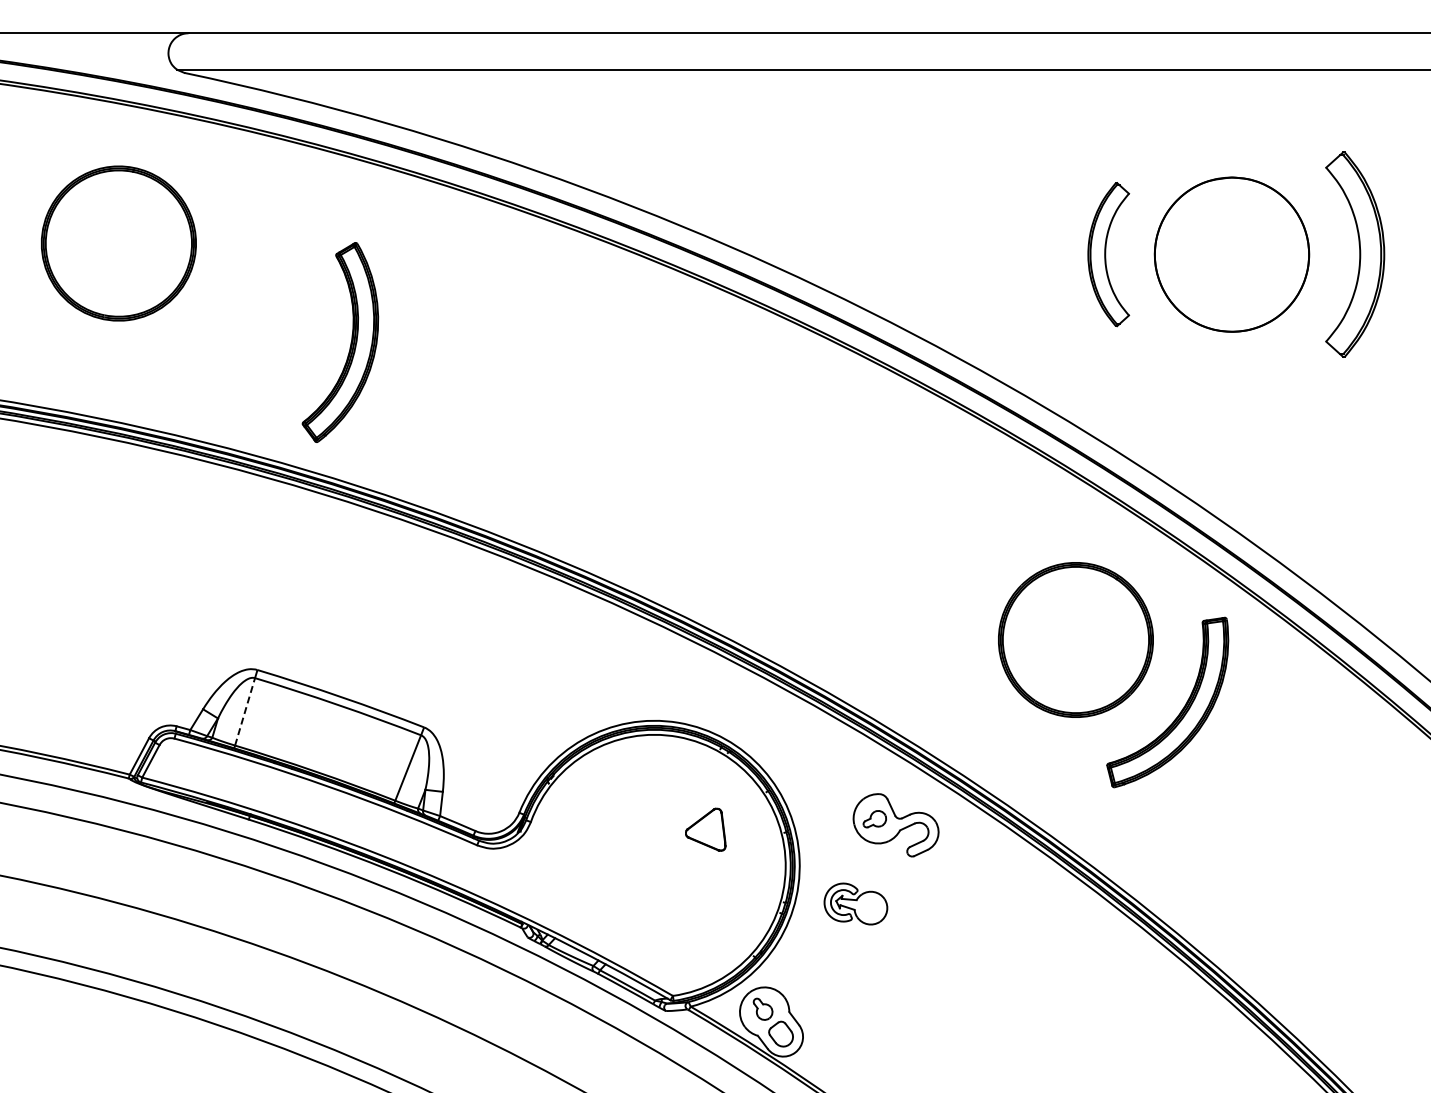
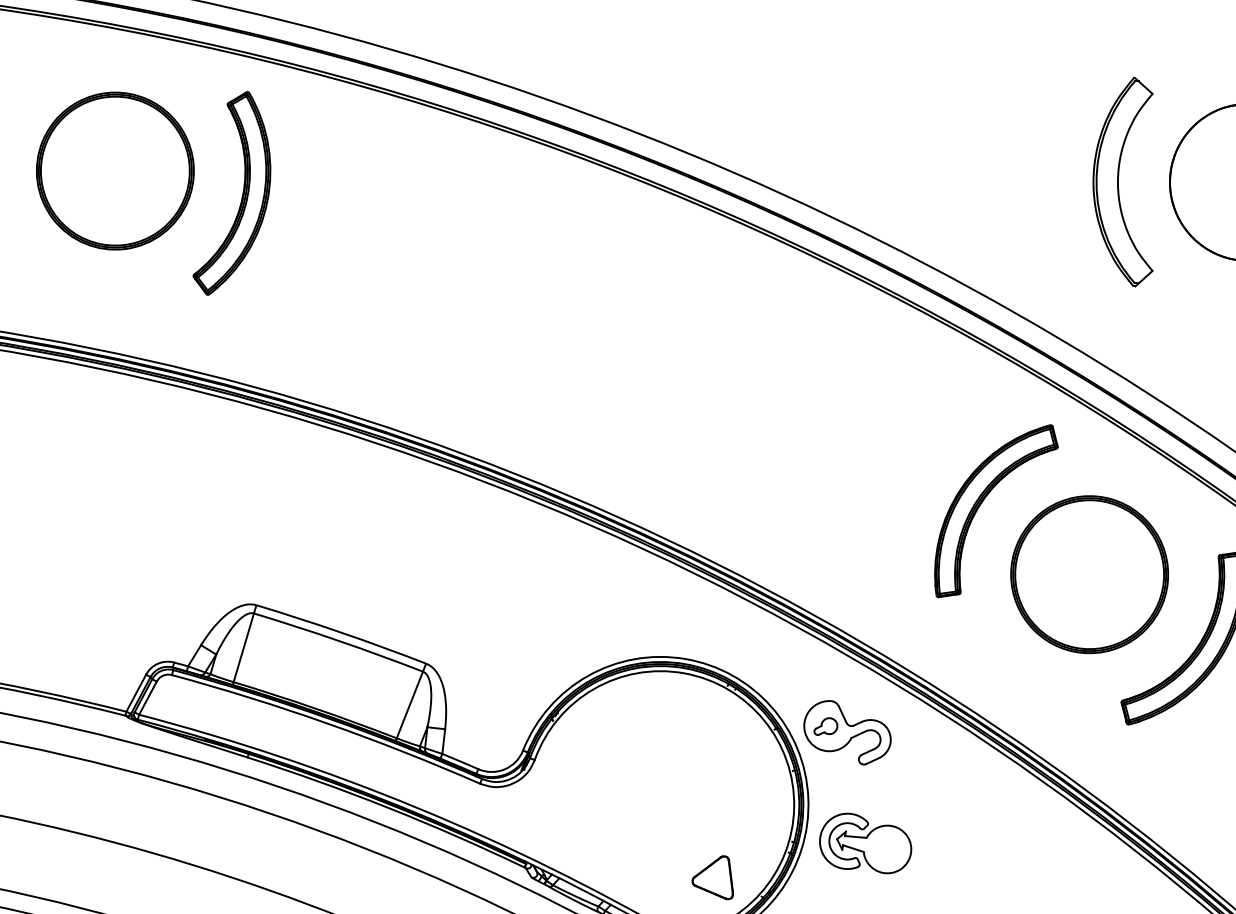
part: (1108, 254) -> (1122, 182), size x1.43
part: (350, 342) -> (242, 193), moved
part: (971, 568) -> (983, 501), added
line: (245, 711) -> (244, 647), dashed -> solid
part: (895, 825) -> (846, 732), moved
part: (705, 829) -> (712, 877), moved
part: (855, 903) -> (865, 842), size x1.43

